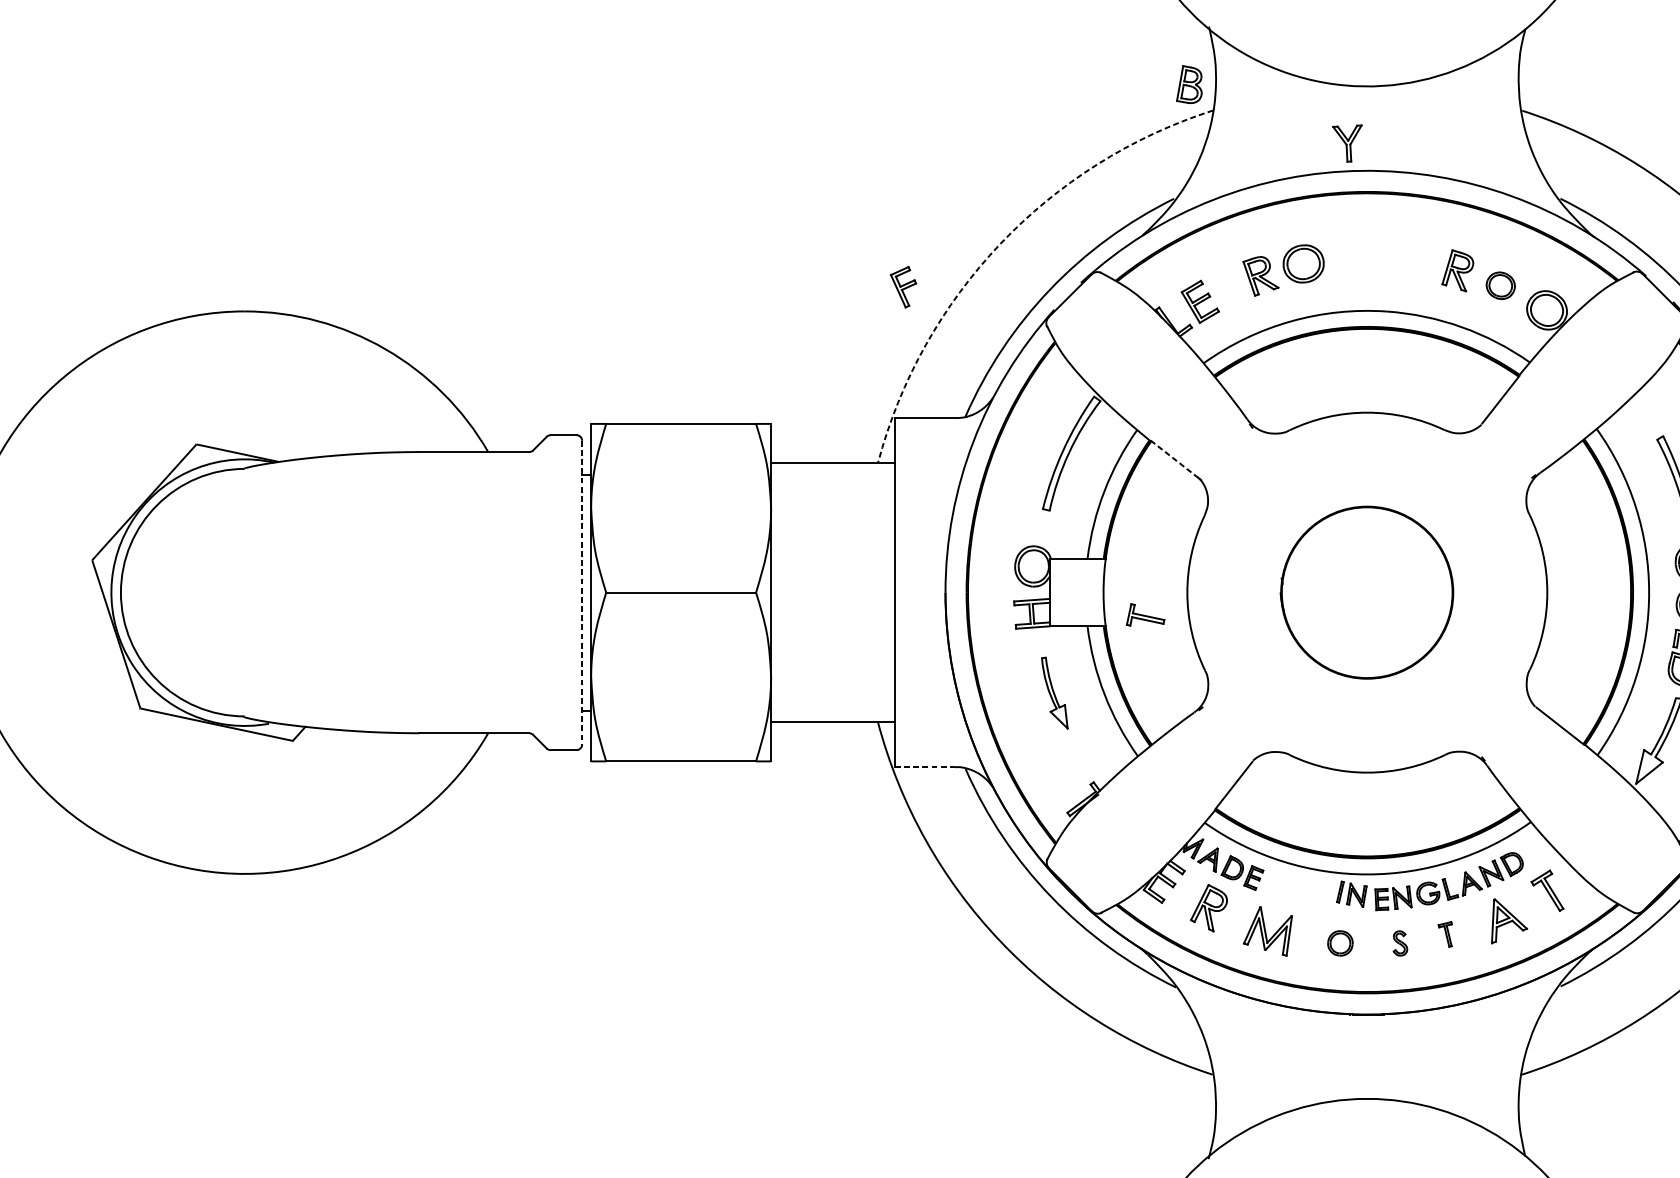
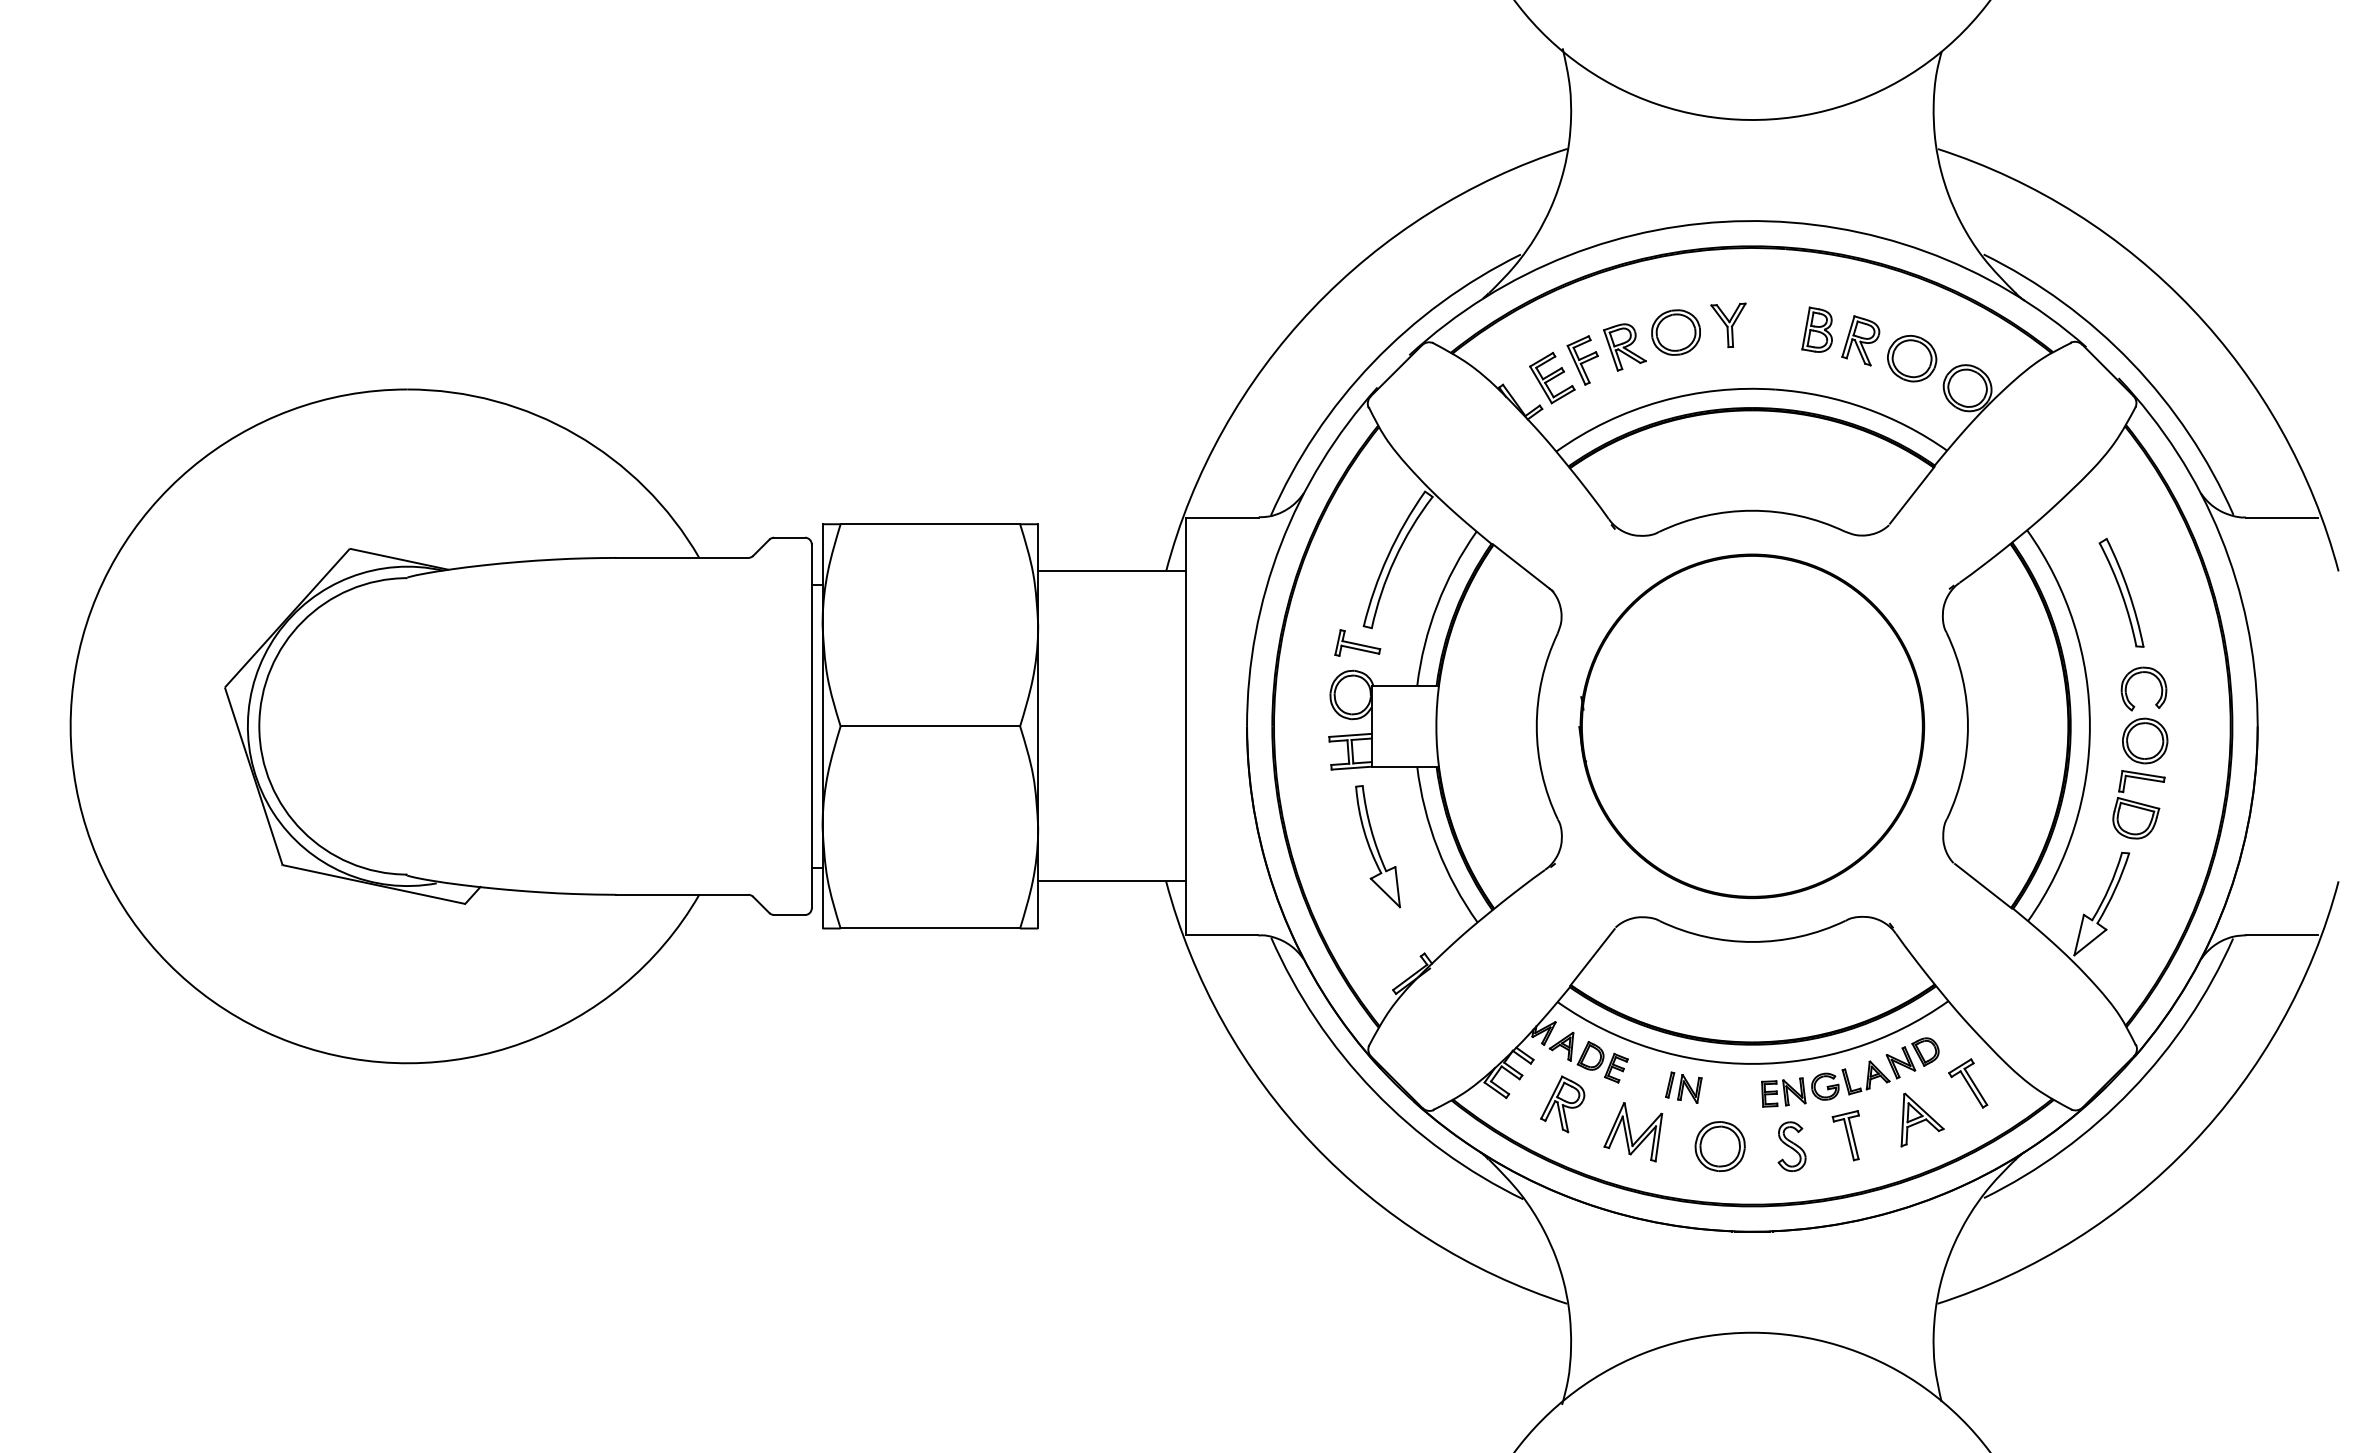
part: (1188, 84) -> (1816, 329), moved
part: (1347, 143) -> (1728, 325), moved
arc: (1000, 243) -> (1312, 308), dashed -> solid
part: (1501, 285) -> (1912, 358), size x1.43
part: (903, 287) -> (1582, 360), moved
line: (1174, 459) -> (1521, 566), dashed -> solid
line: (581, 592) -> (811, 726), dashed -> solid
part: (1366, 592) -> (1751, 726), size x1.67
part: (1145, 614) -> (1357, 642), moved
part: (1054, 692) -> (1377, 846), size x1.43
line: (925, 767) -> (1222, 935), dashed -> solid
part: (1351, 894) -> (1683, 1087), moved
part: (1445, 934) -> (1845, 1135), size x1.67
part: (1339, 943) -> (1719, 1146), size x1.67
part: (1400, 943) -> (1791, 1146), size x1.67

